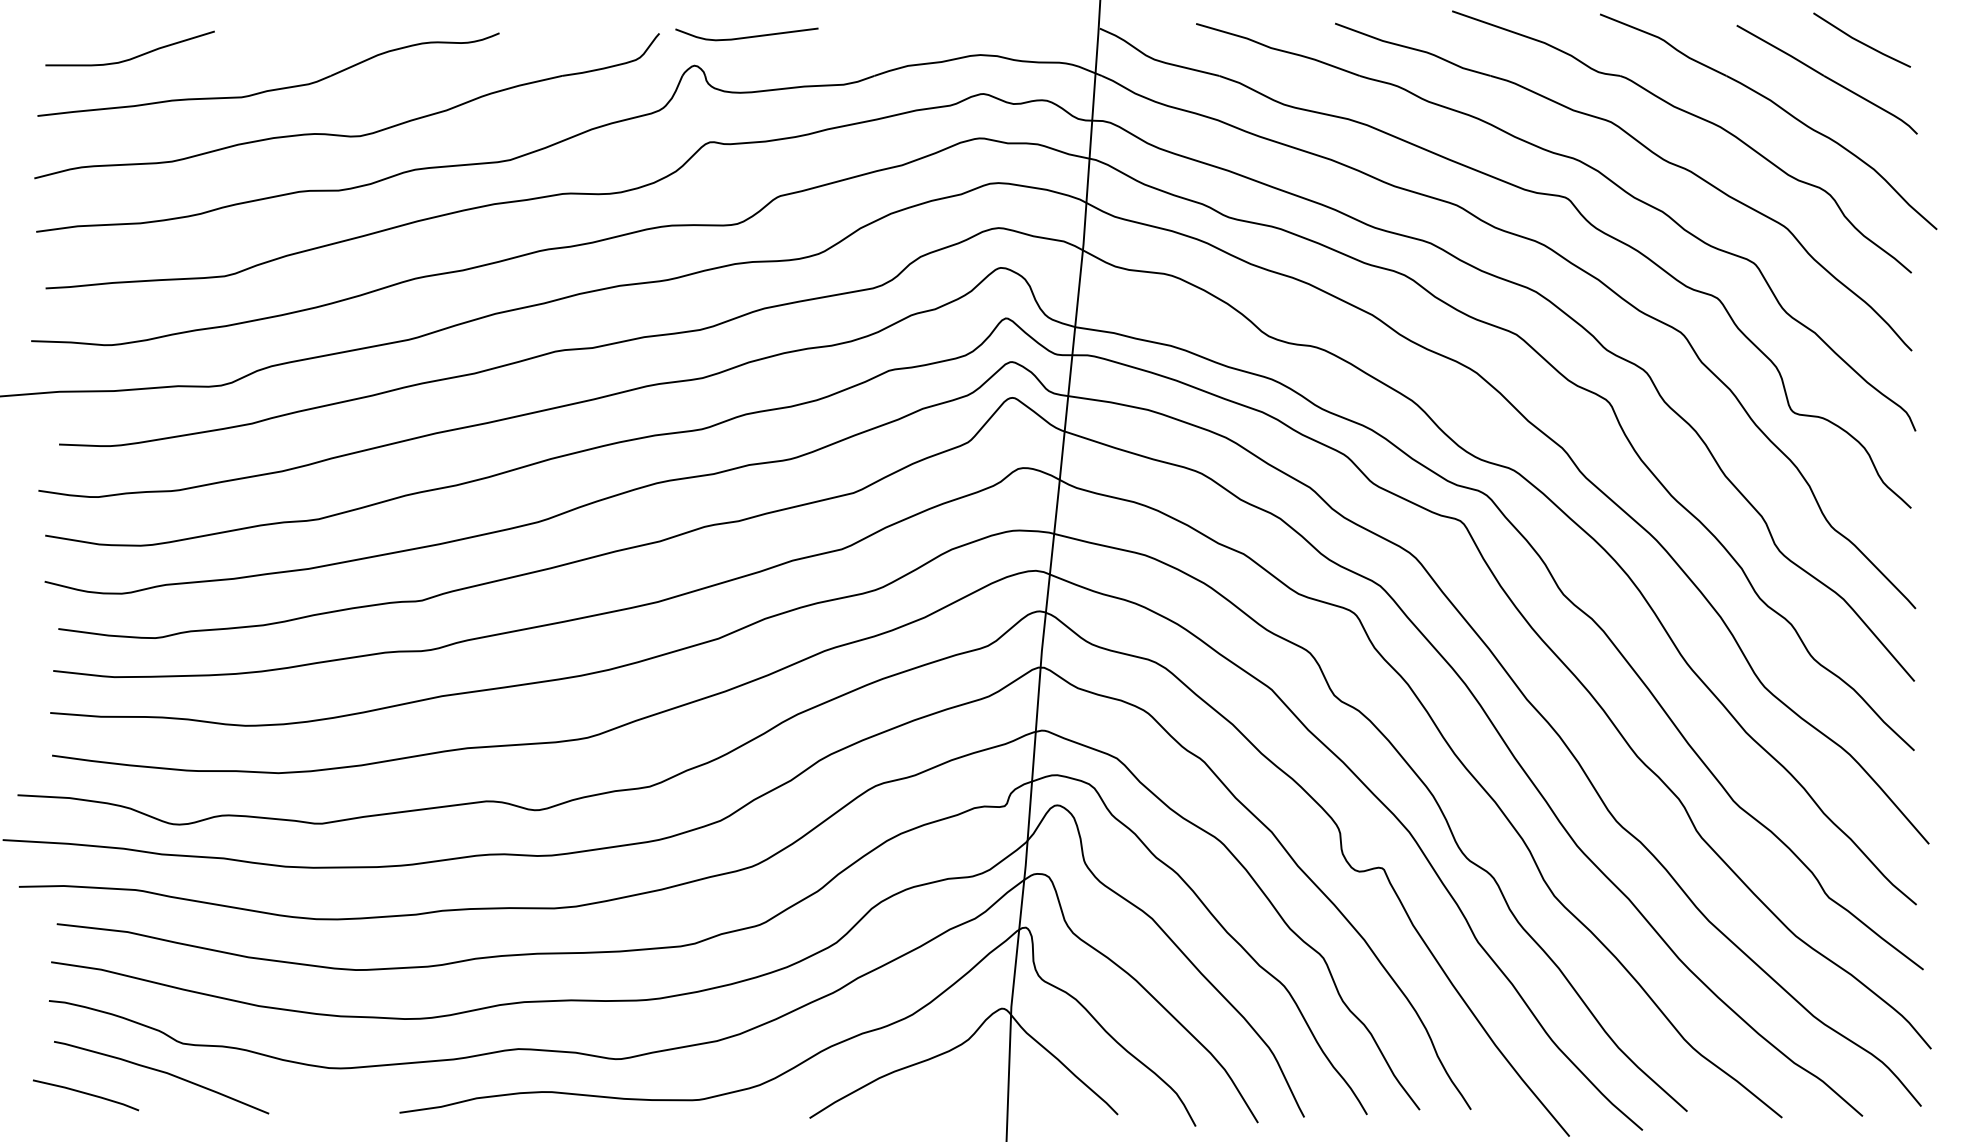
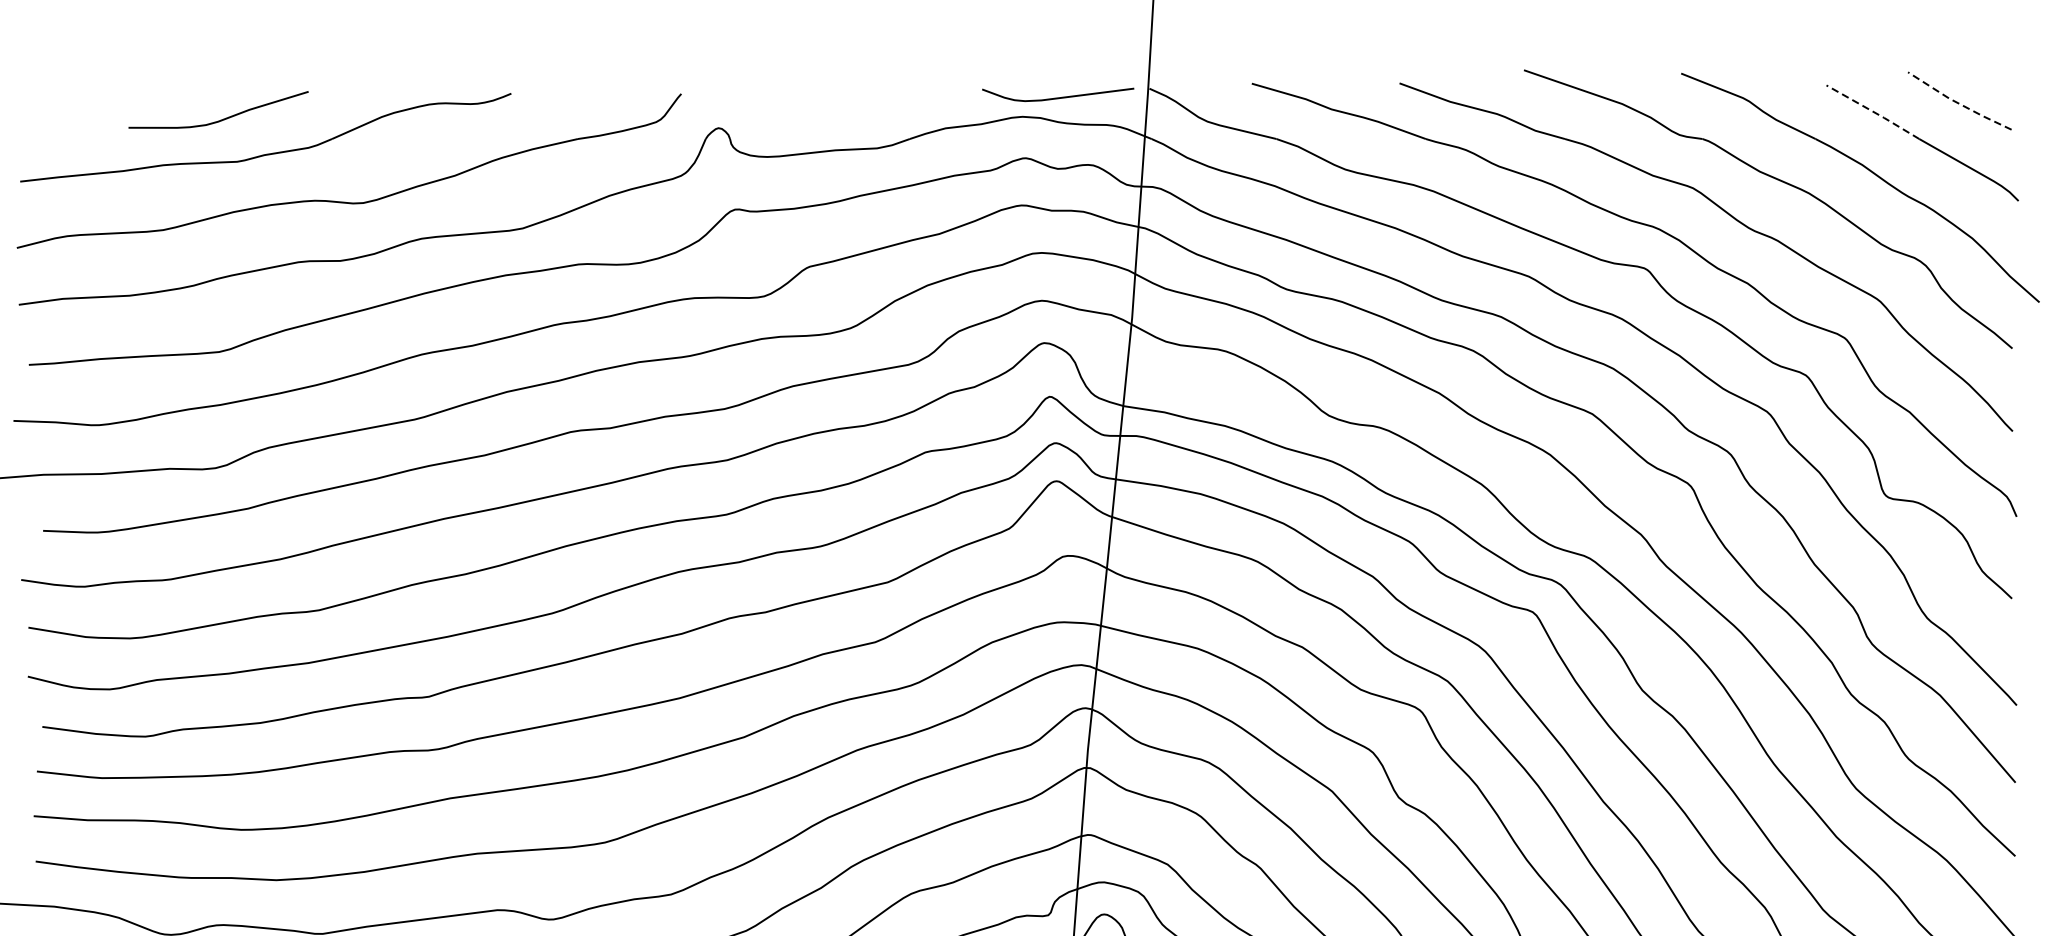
curve: (746, 36) -> (1057, 97), moved
line: (1860, 42) -> (1958, 103), solid -> dashed
line: (1780, 50) -> (1873, 111), solid -> dashed
curve: (134, 56) -> (223, 118), moved

